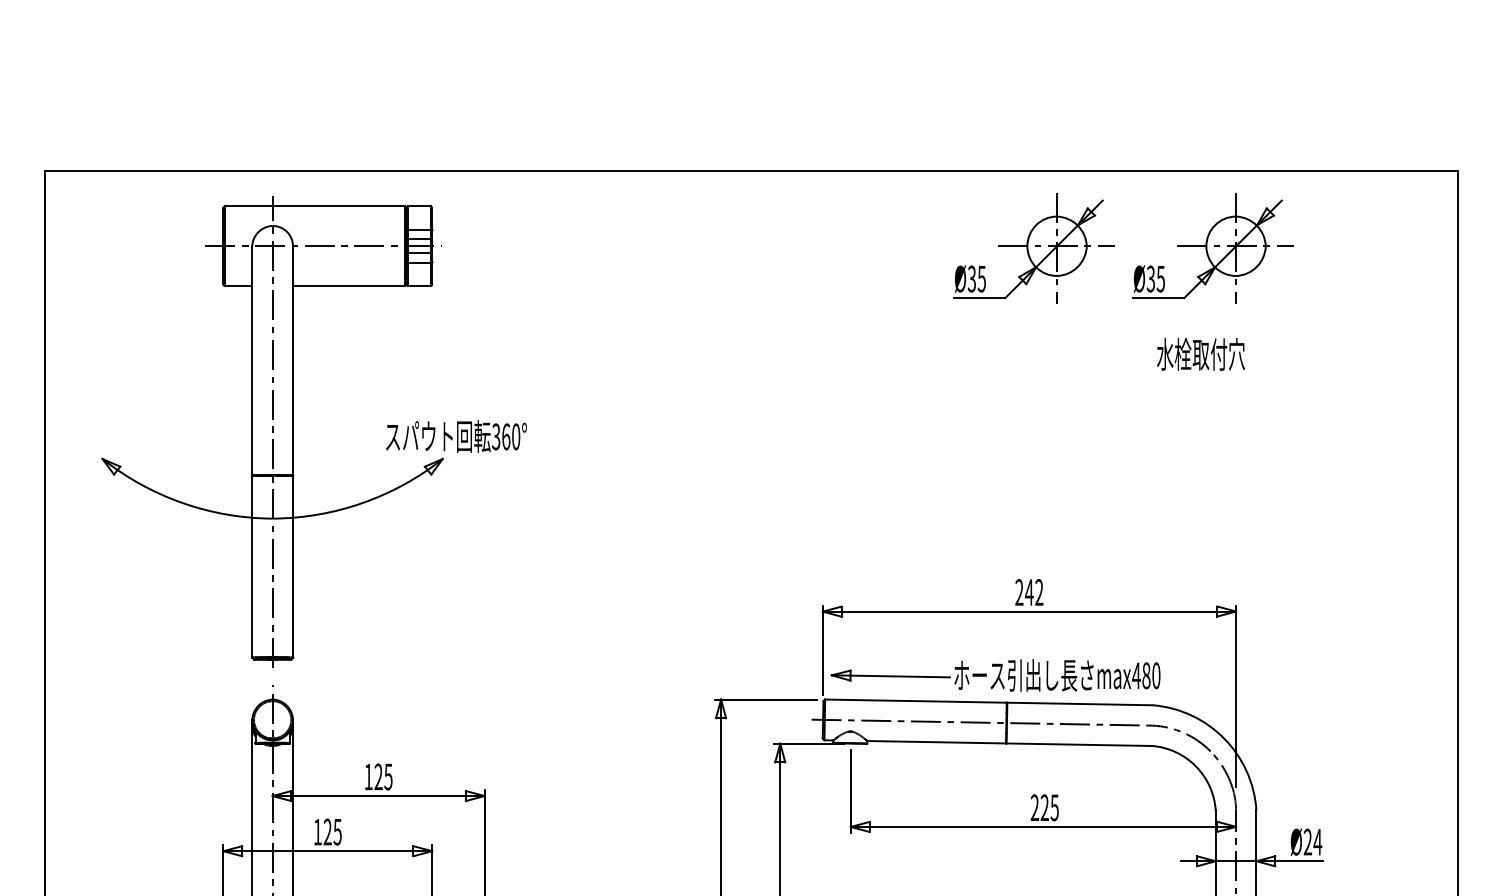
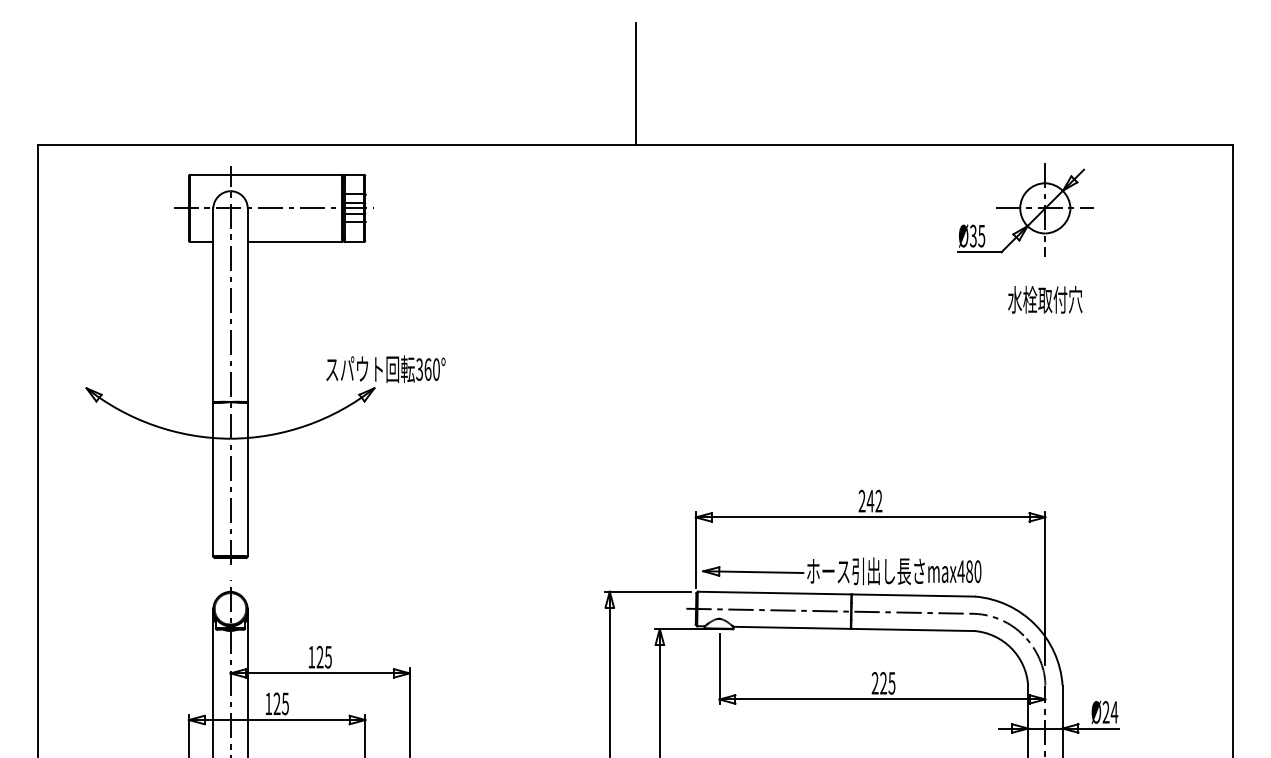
line: (751, 98) -> (635, 83), added
part: (1033, 248) -> (874, 210), removed
text: (1200, 354) -> (1044, 299), moved

